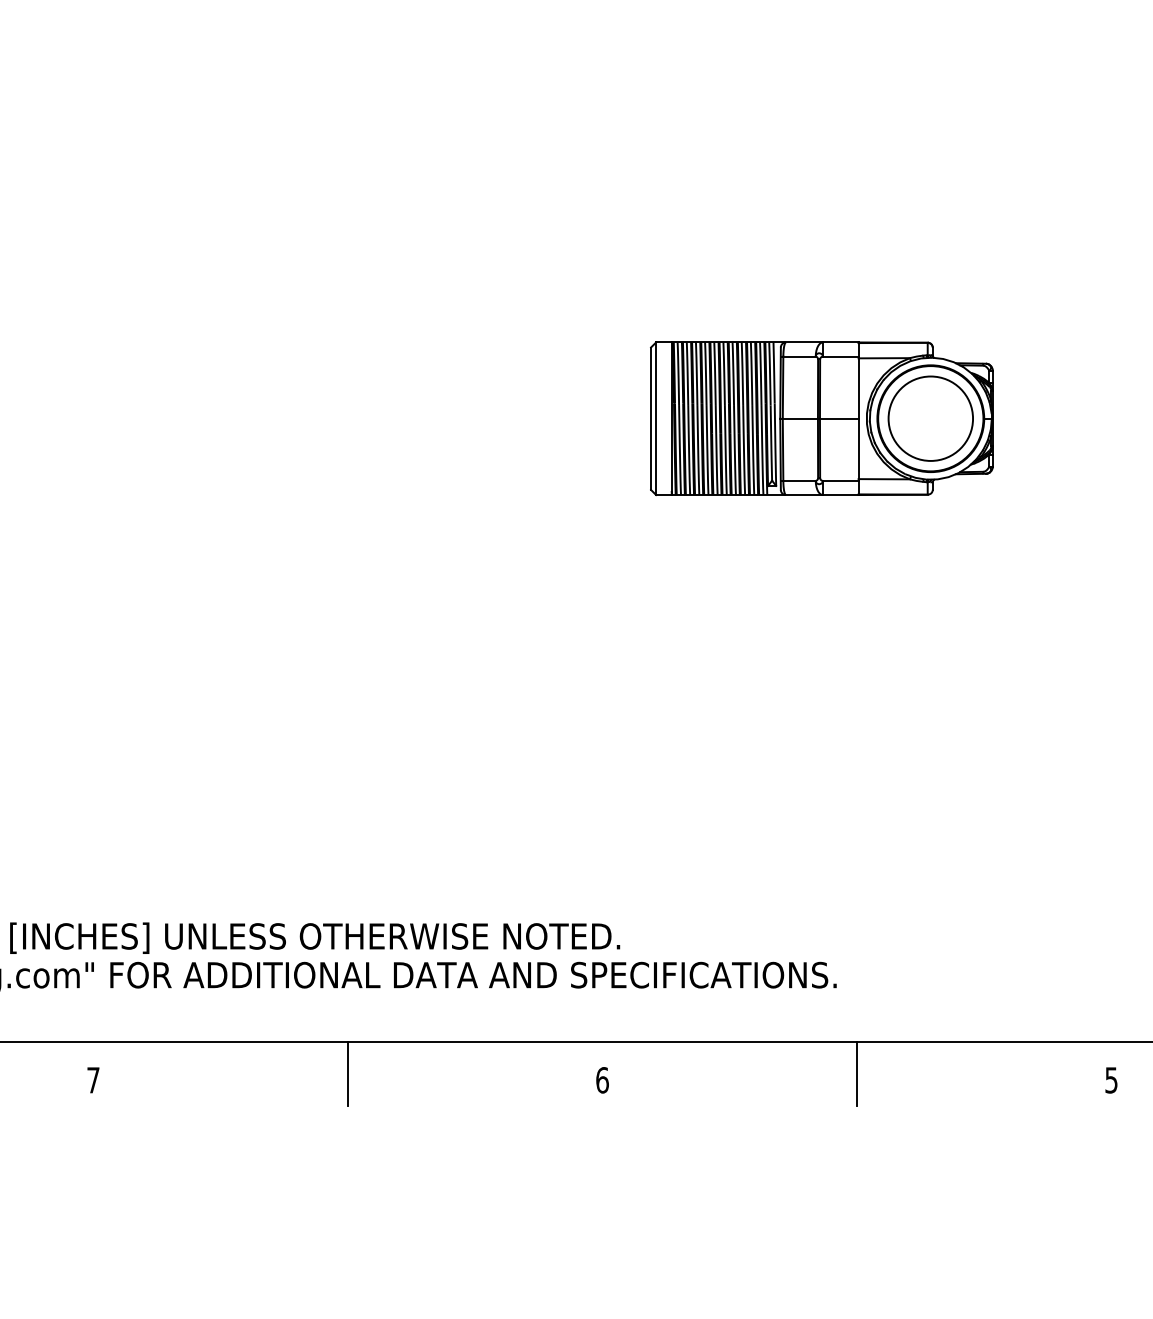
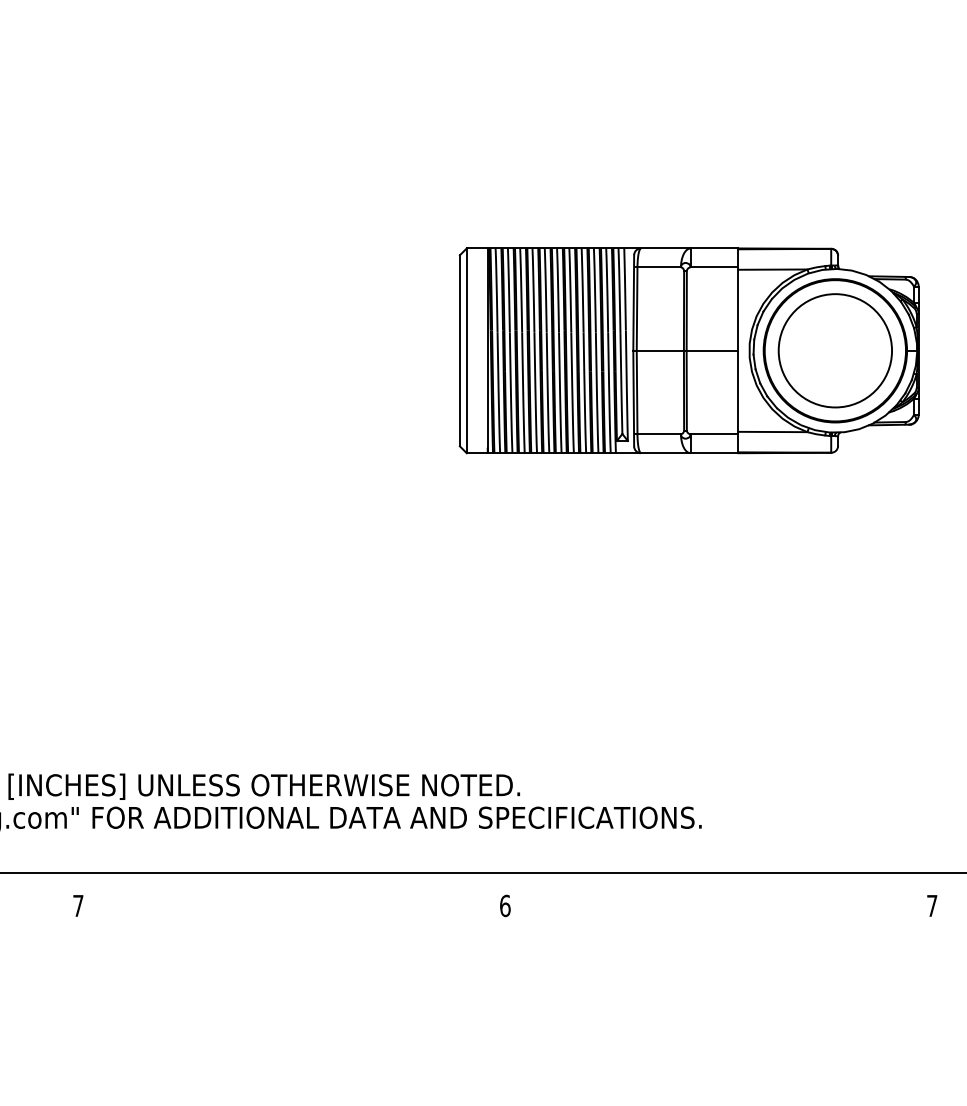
part: (822, 419) -> (689, 351), size x1.6
line: (347, 1073) -> (291, 900), removed
line: (856, 1073) -> (718, 900), removed
text: (1111, 1080) -> (932, 906), 5 -> 7

